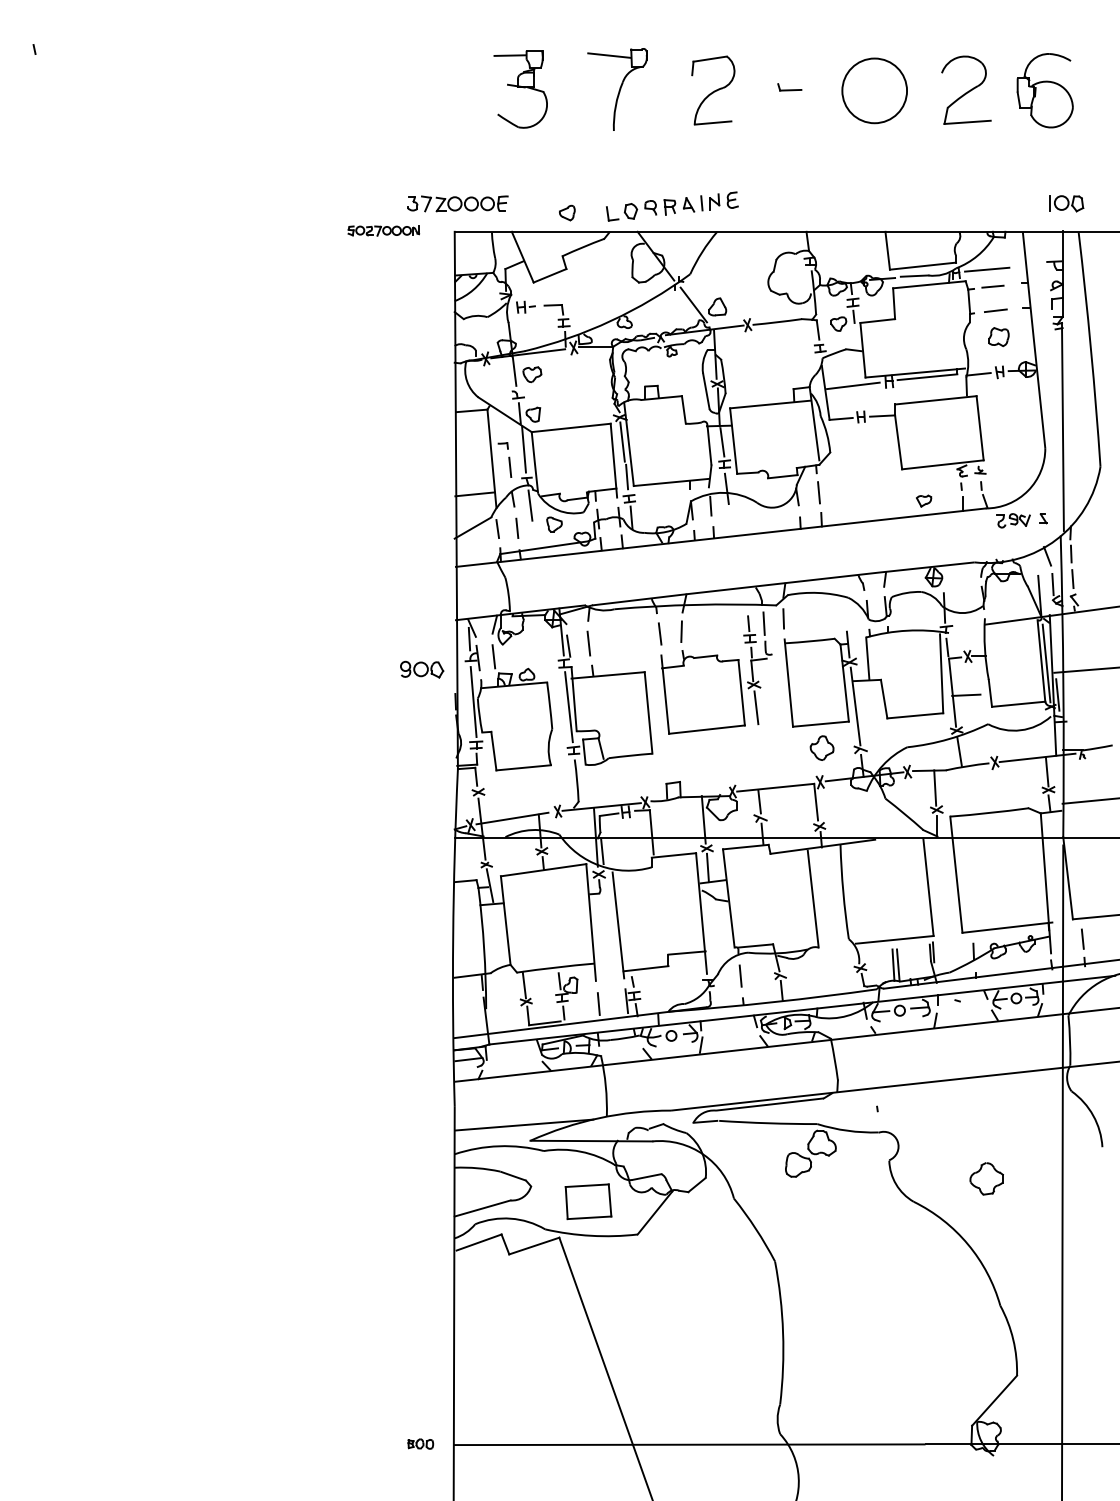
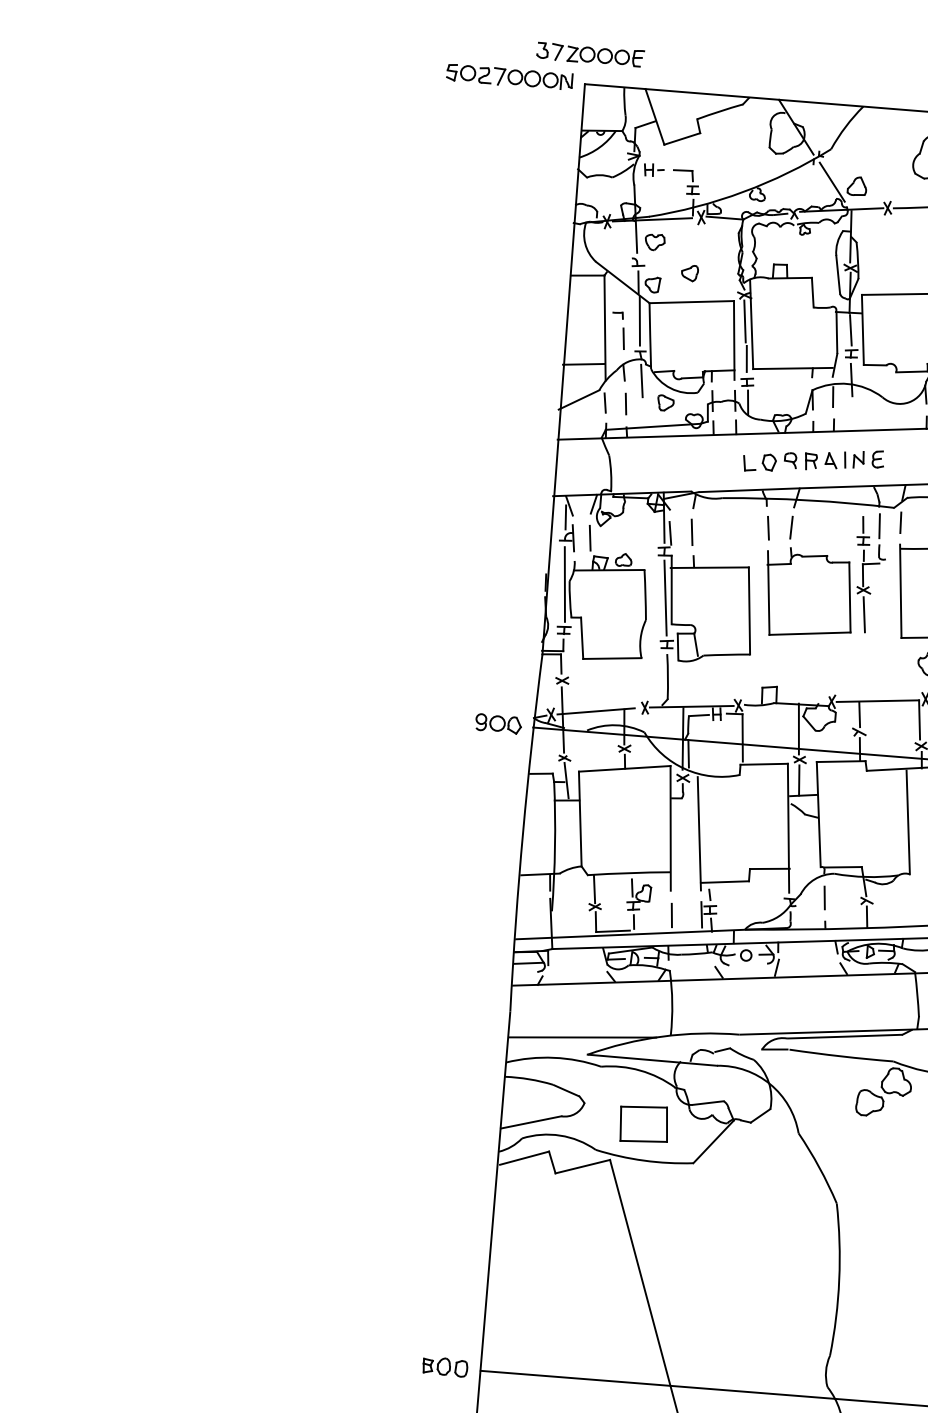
part: (672, 206) -> (813, 460), moved
part: (567, 212) -> (690, 272), moved
part: (383, 230) -> (509, 76), size x1.67
part: (422, 669) -> (499, 723), moved
part: (420, 1443) -> (445, 1366), size x1.67

